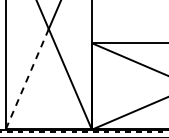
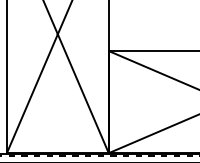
line: (27, 79) -> (32, 93), dashed -> solid

